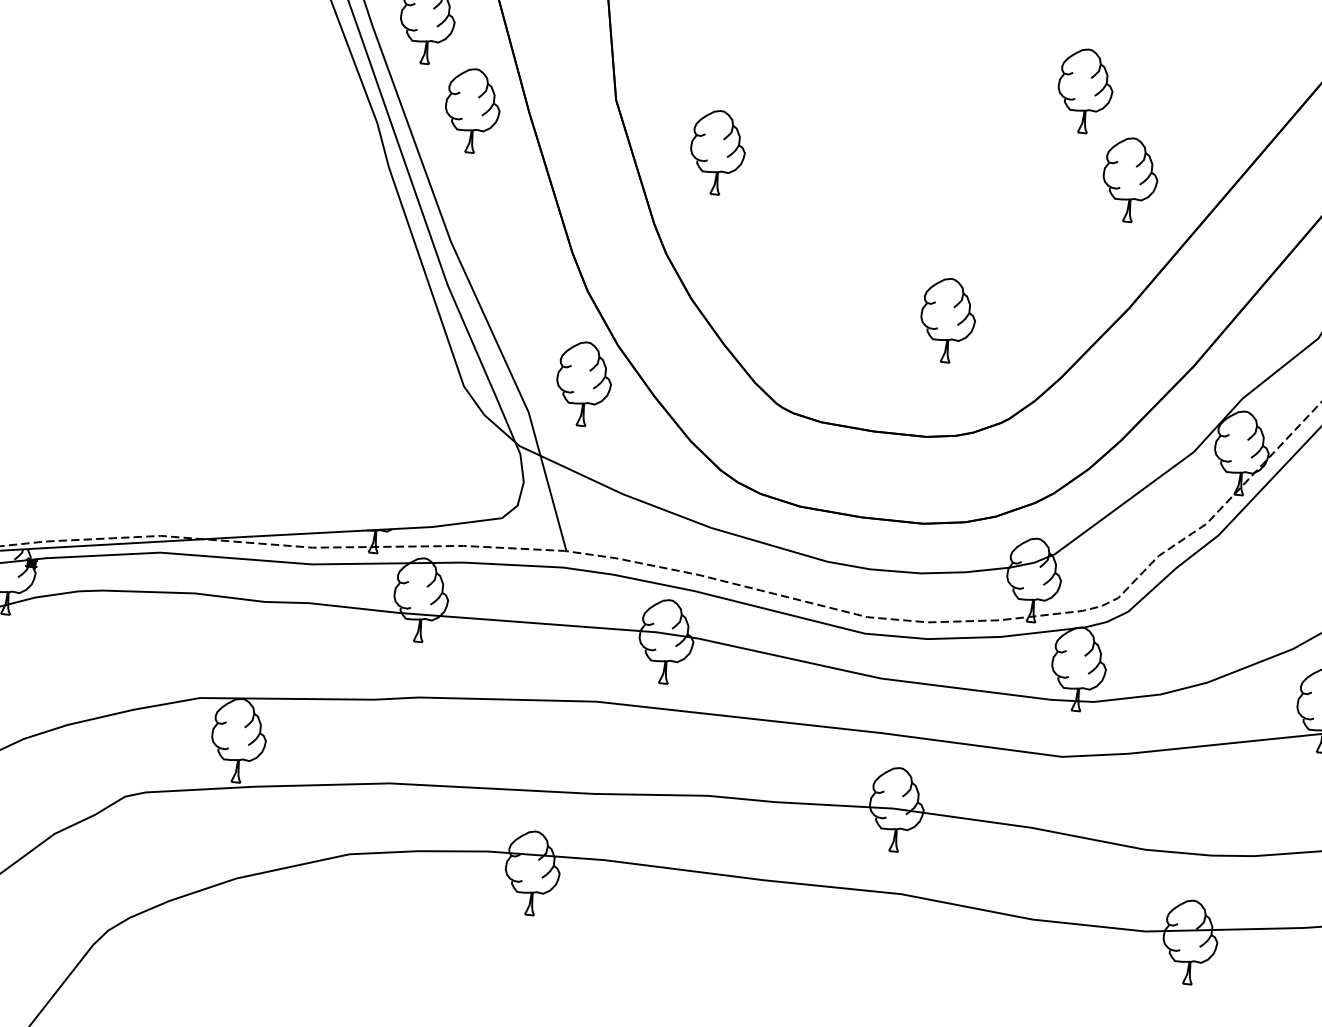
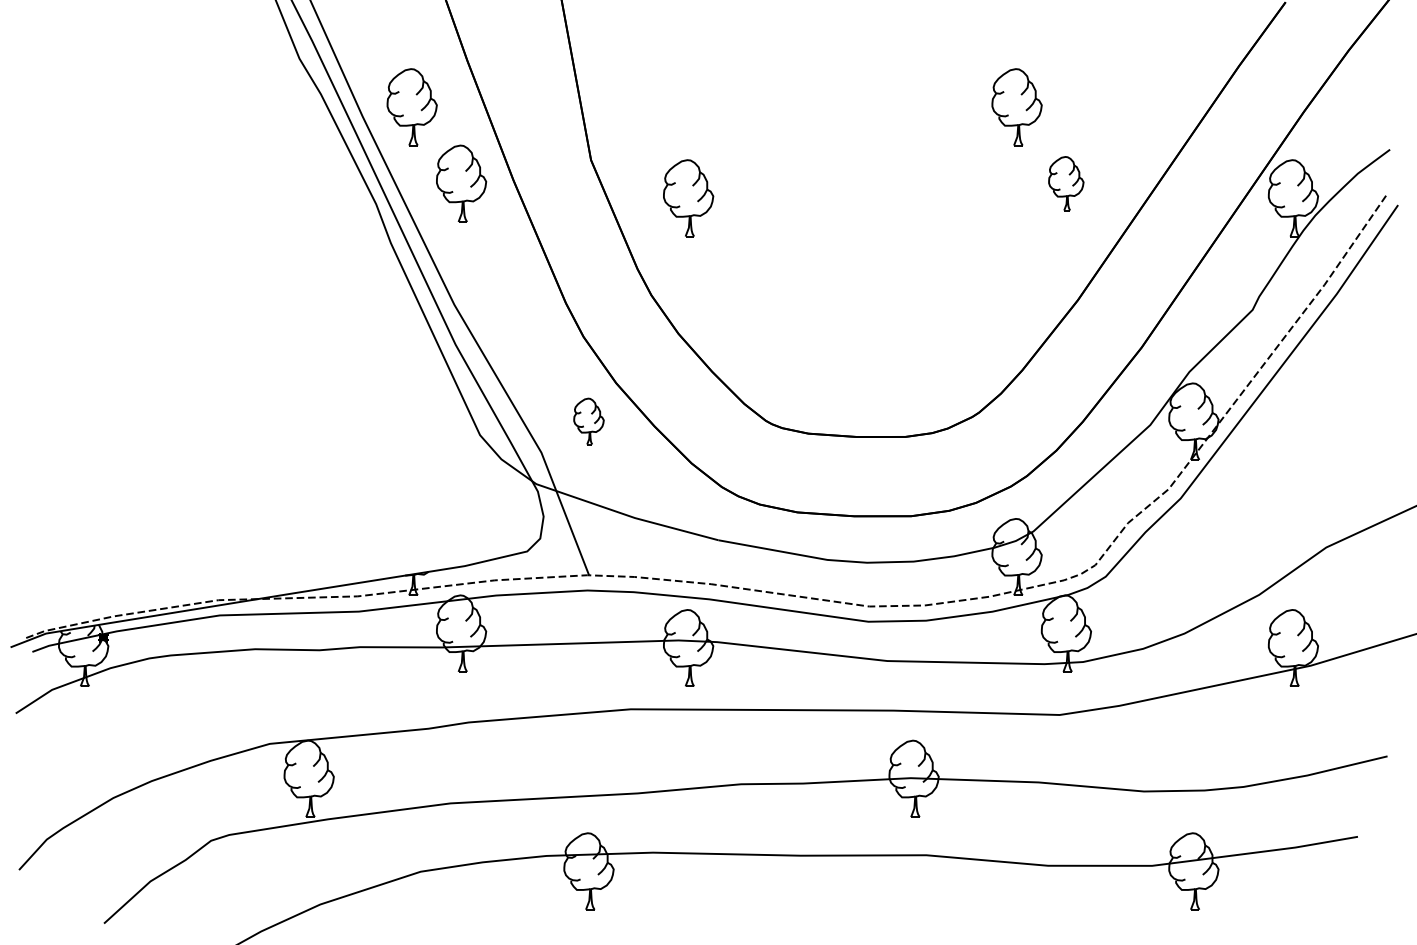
part: (1129, 179) -> (1065, 183), size x0.7
part: (947, 319) -> (913, 328), removed
part: (583, 383) -> (588, 421), size x0.6

